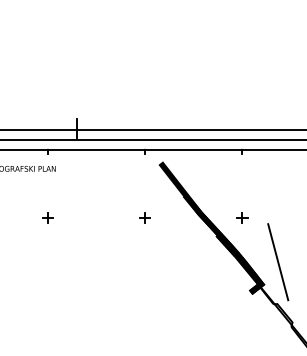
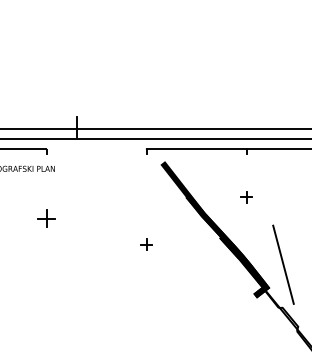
line: (96, 149) -> (96, 148), removed
part: (47, 217) -> (46, 218), size x1.6
part: (144, 217) -> (146, 244), moved
part: (242, 217) -> (246, 197), moved

